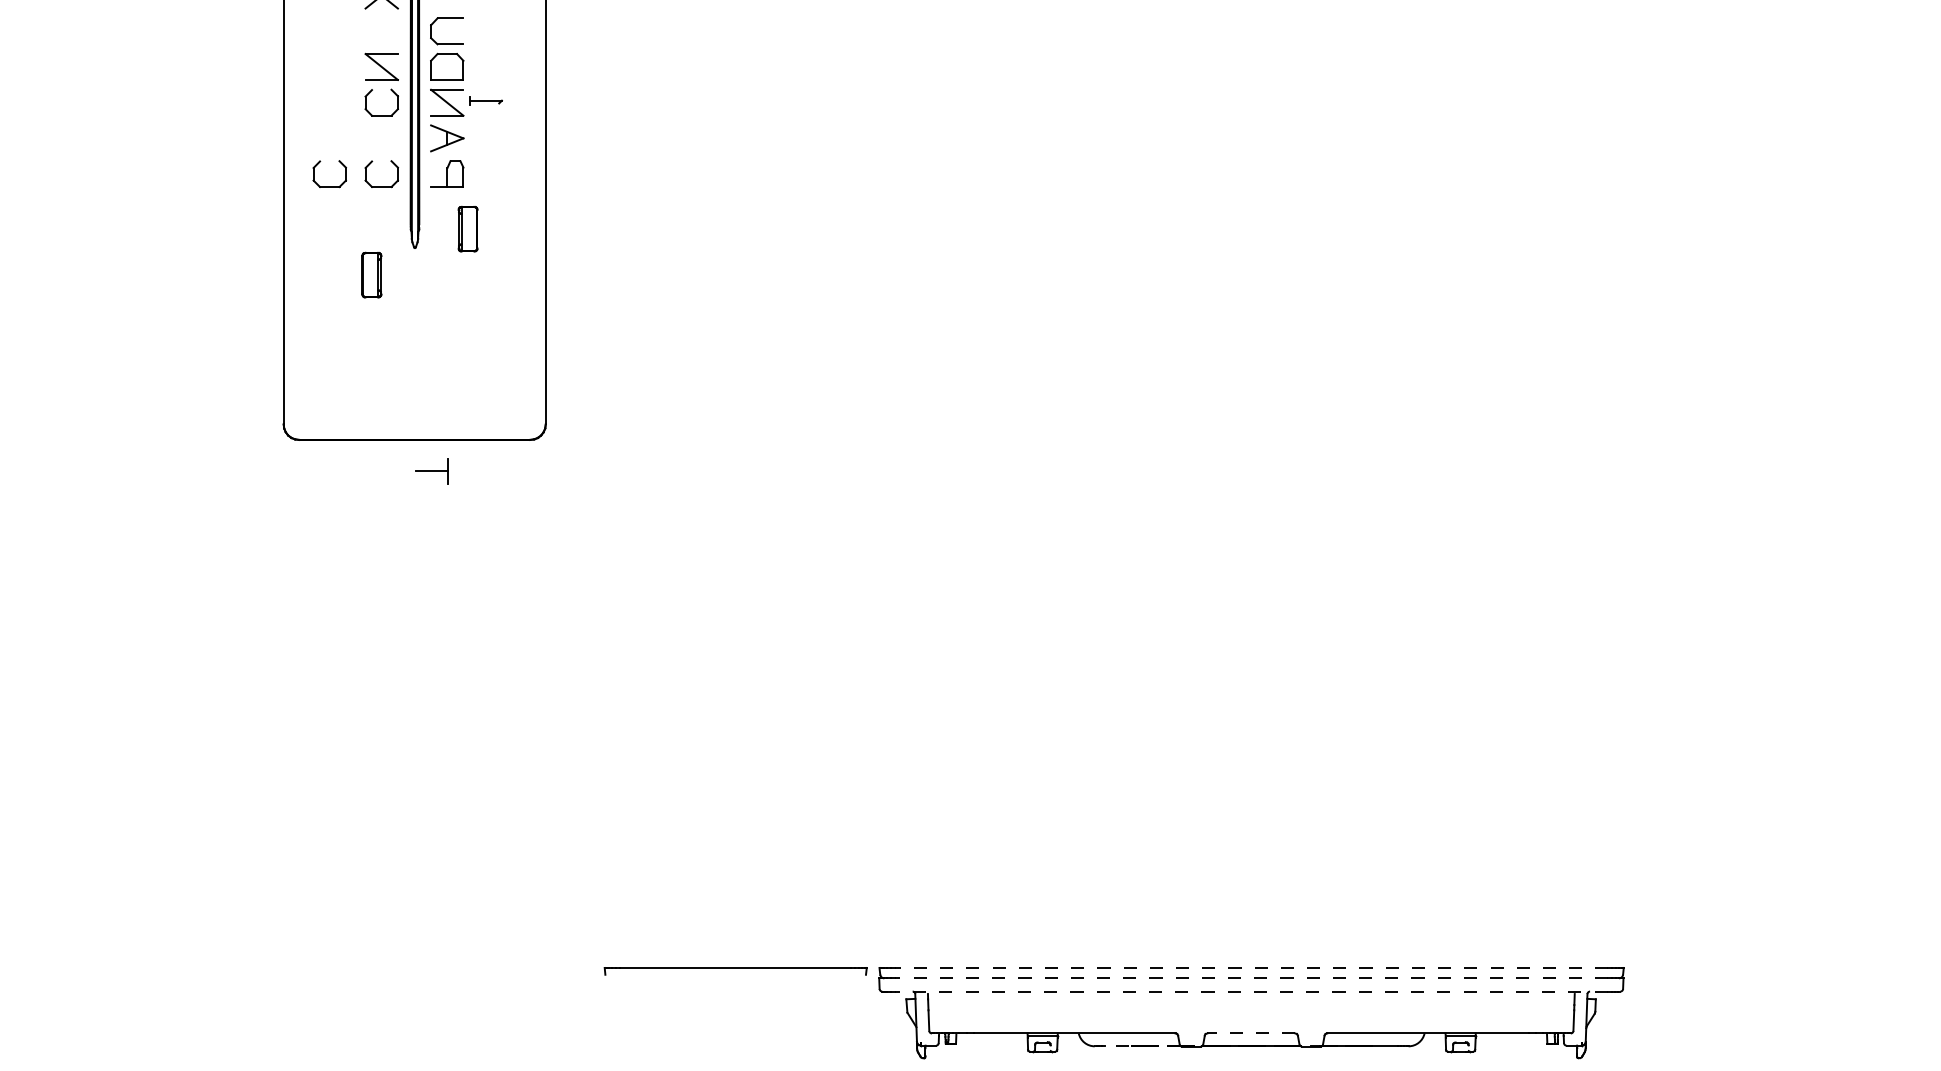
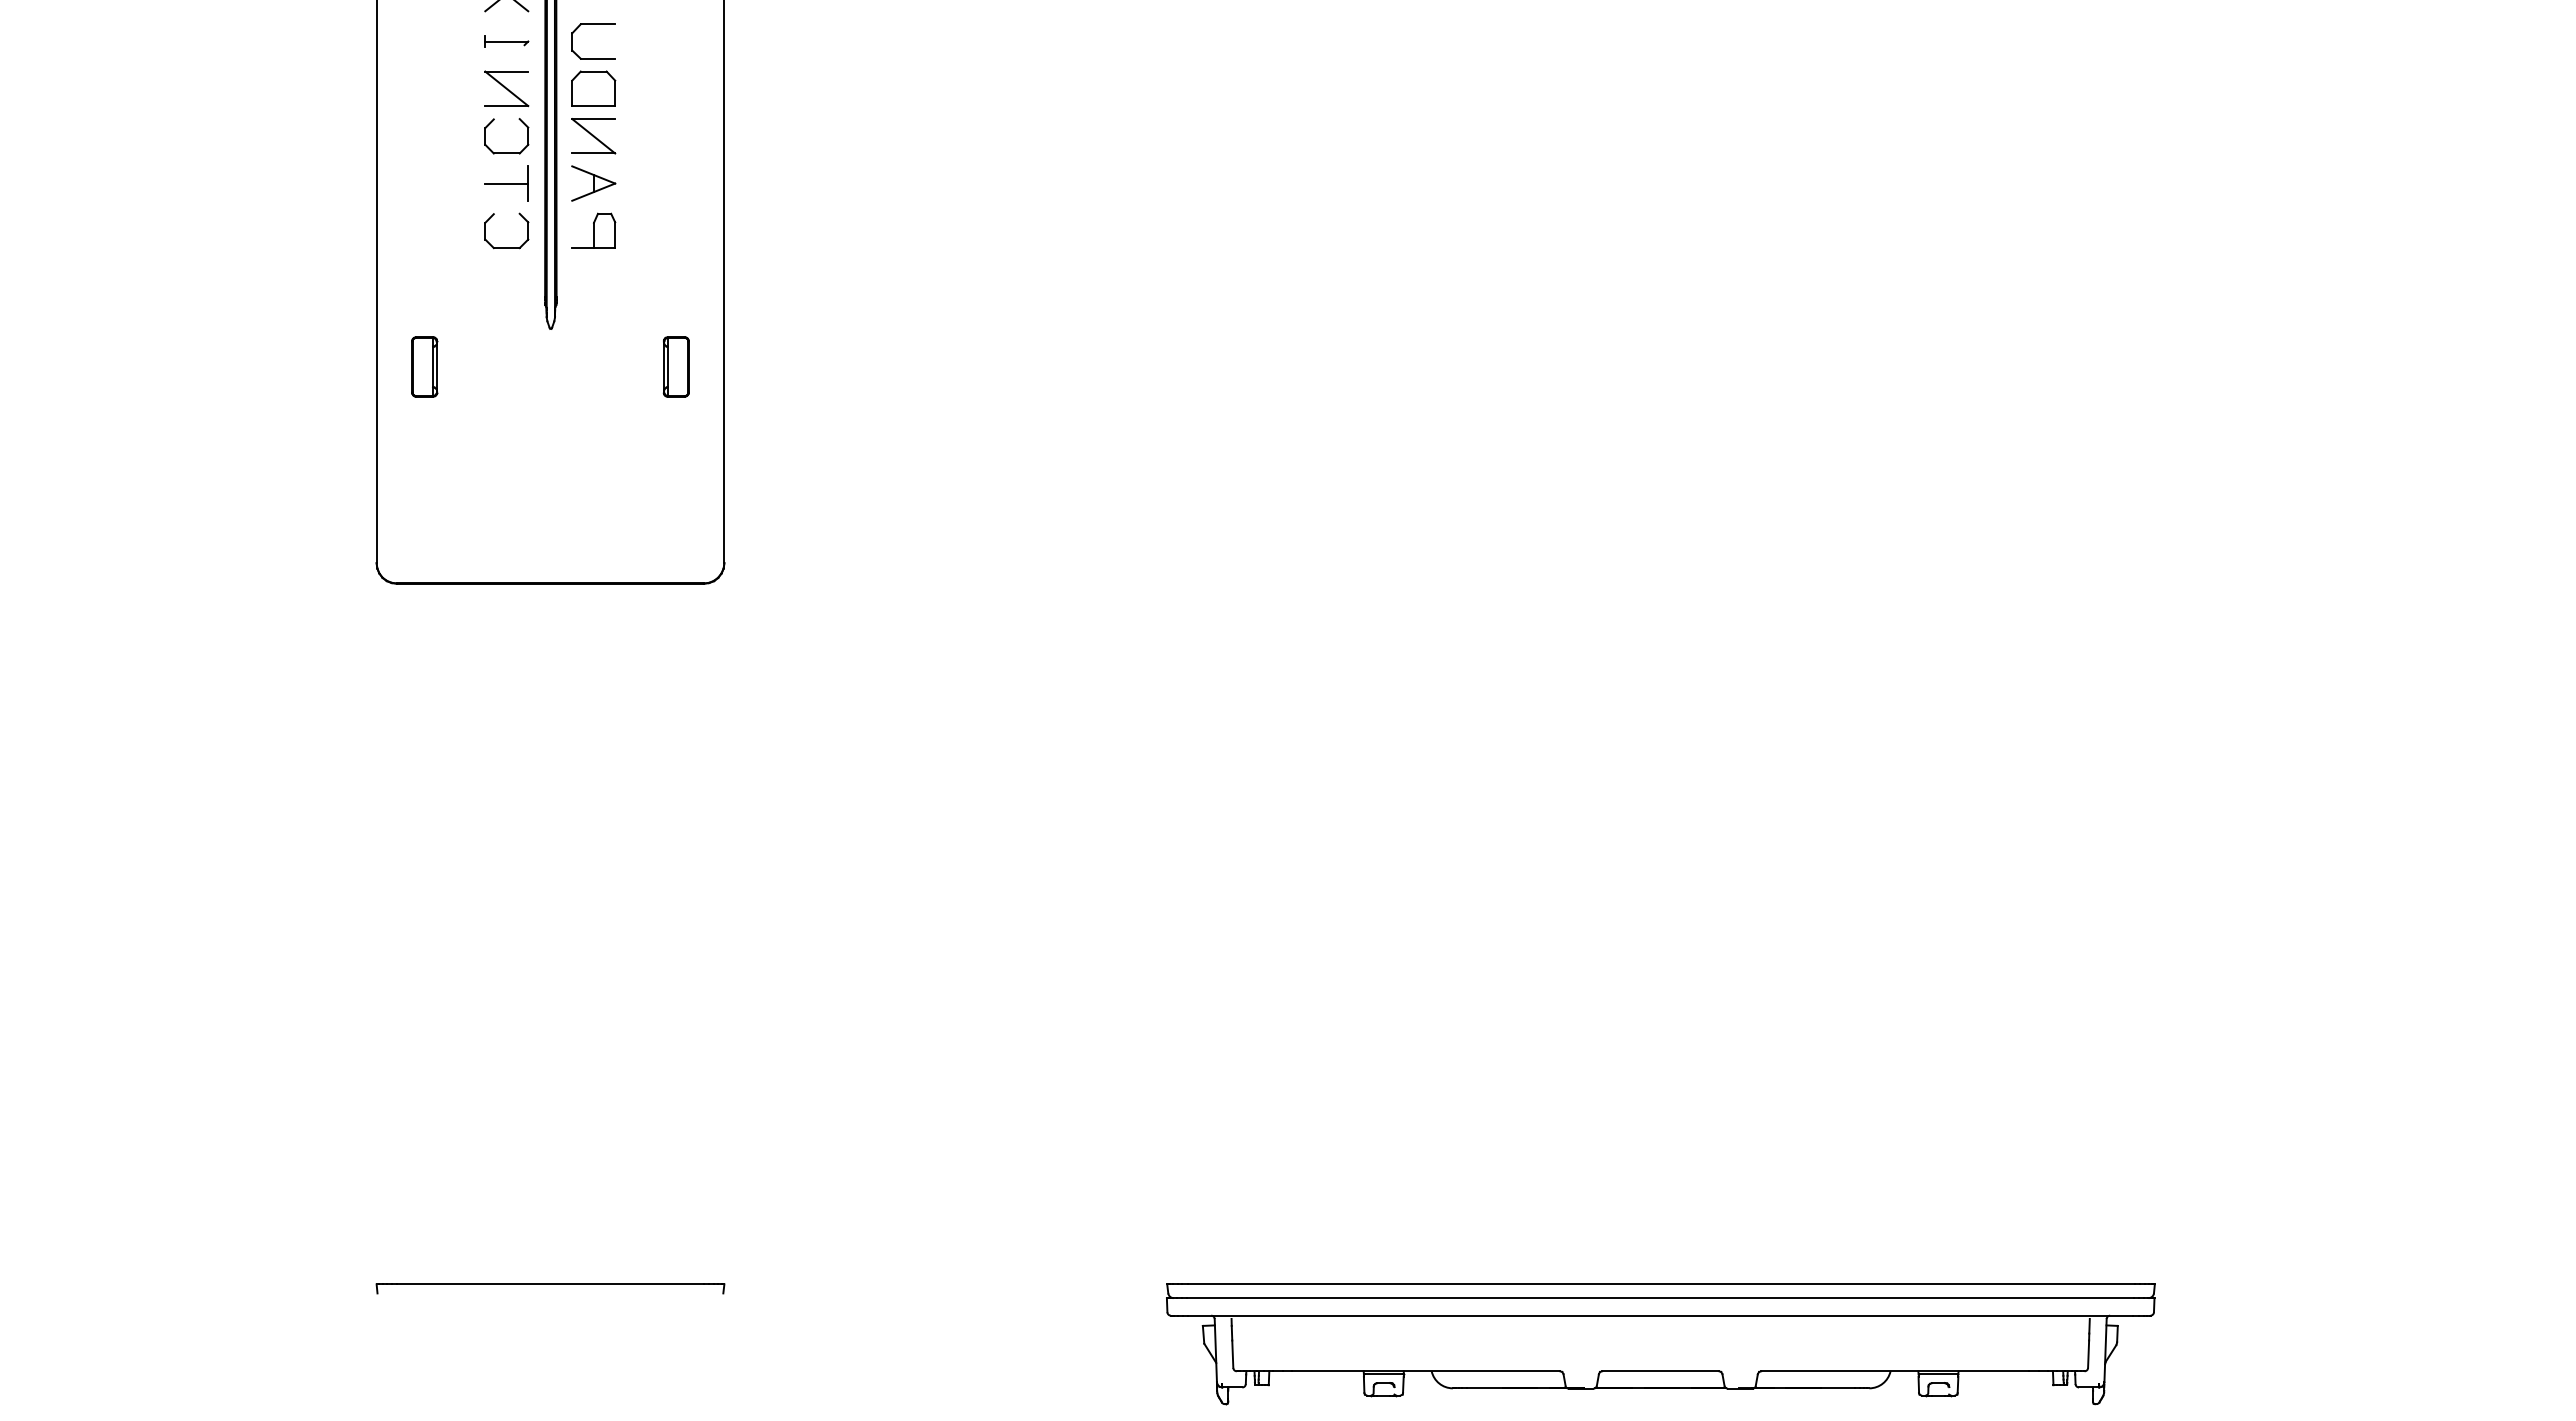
part: (485, 100) -> (506, 41), moved
part: (329, 186) -> (437, 247), removed
part: (467, 228) -> (675, 366), moved
part: (371, 274) -> (424, 366), moved
part: (432, 471) -> (506, 183), moved
line: (1251, 968) -> (1660, 1284), dashed -> solid
part: (735, 971) -> (550, 1288), moved
line: (1251, 978) -> (1660, 1298), dashed -> solid
line: (1251, 991) -> (1660, 1315), dashed -> solid
line: (1251, 1033) -> (1660, 1371), dashed -> solid
line: (1142, 1046) -> (1516, 1388), dashed -> solid

